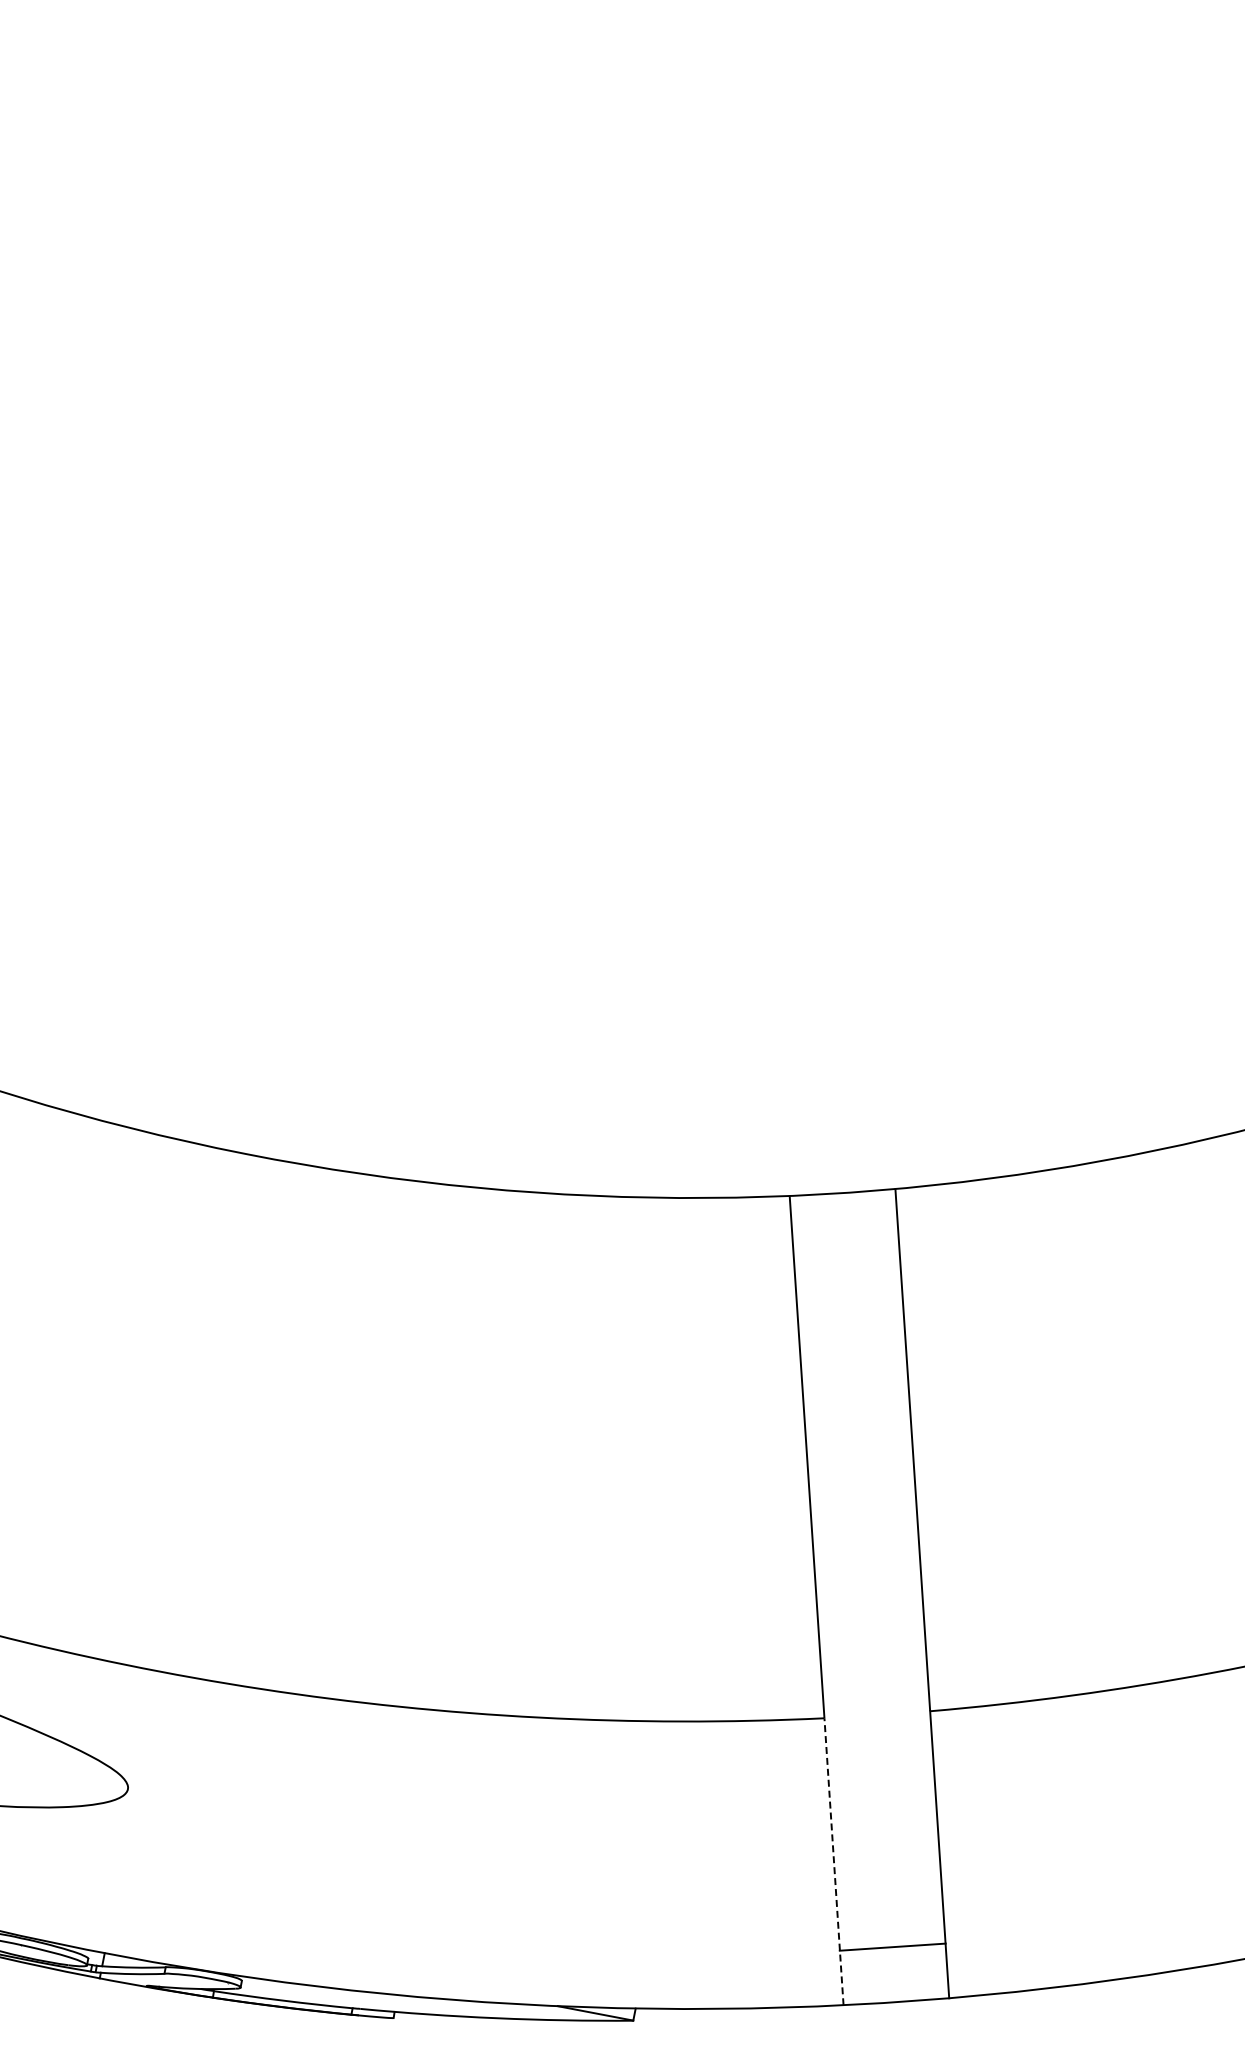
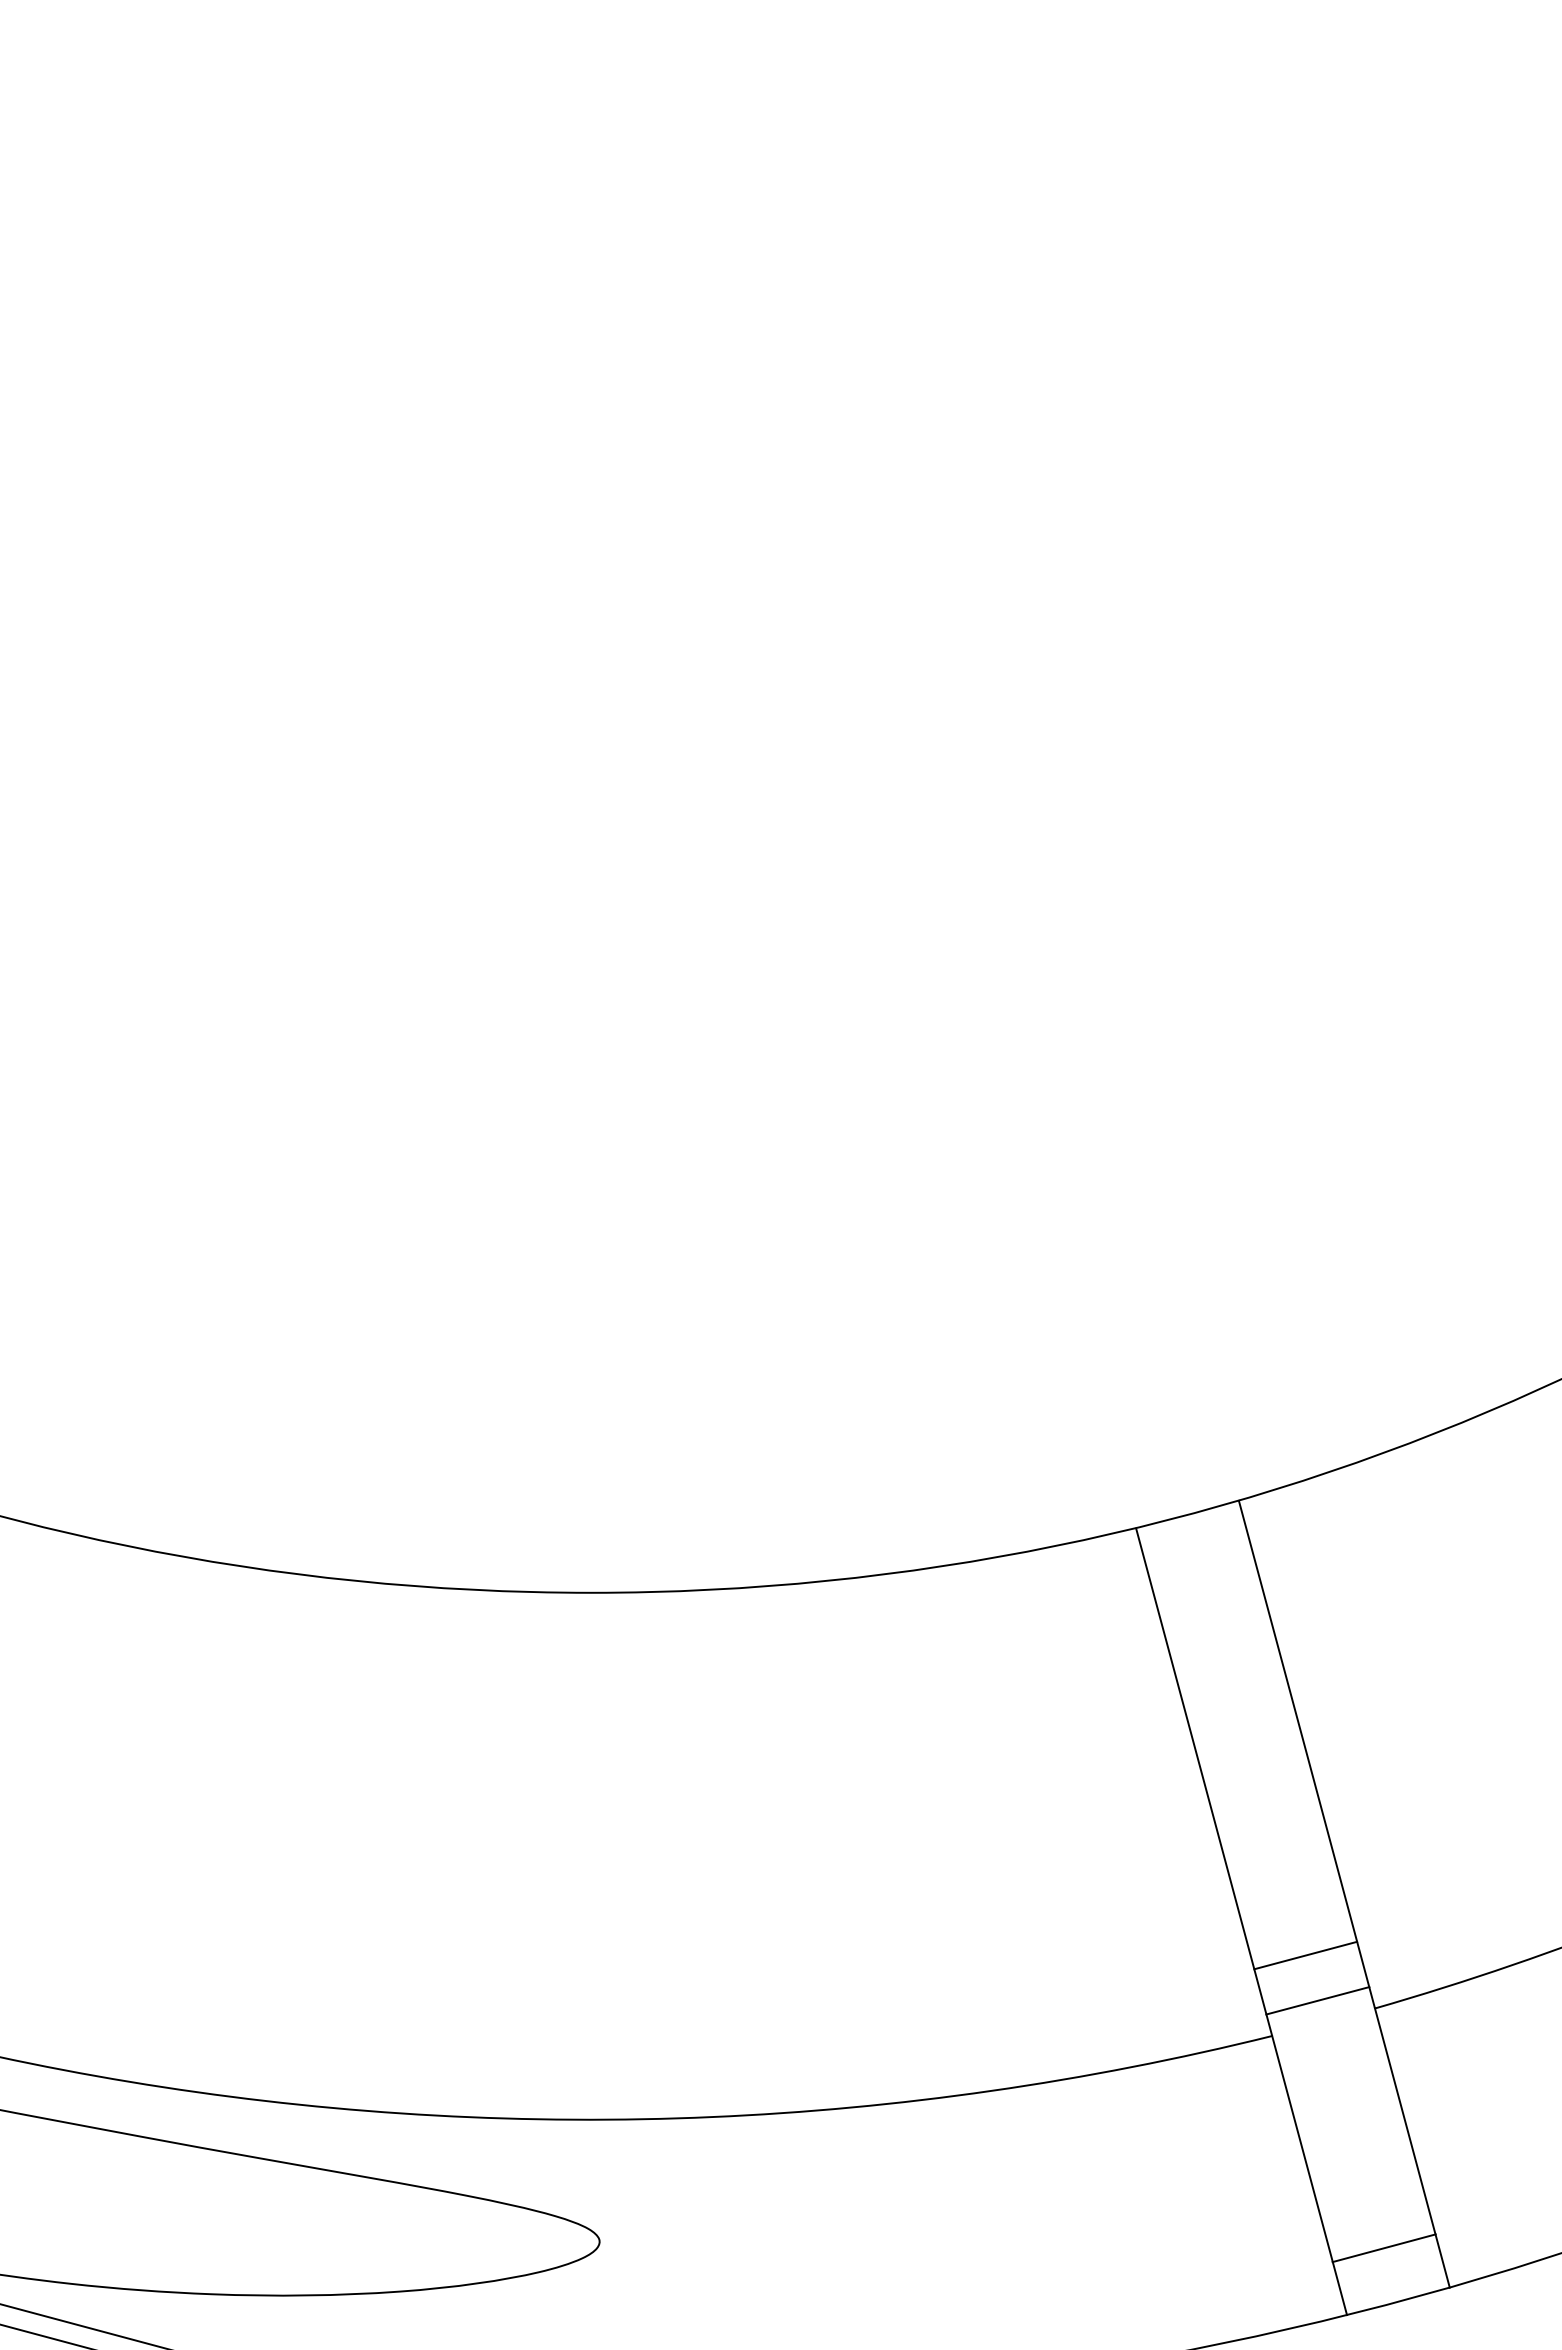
line: (872, 1646) -> (1305, 1955), added
line: (875, 1692) -> (1317, 2000), added
line: (833, 1861) -> (1309, 2175), dashed -> solid

